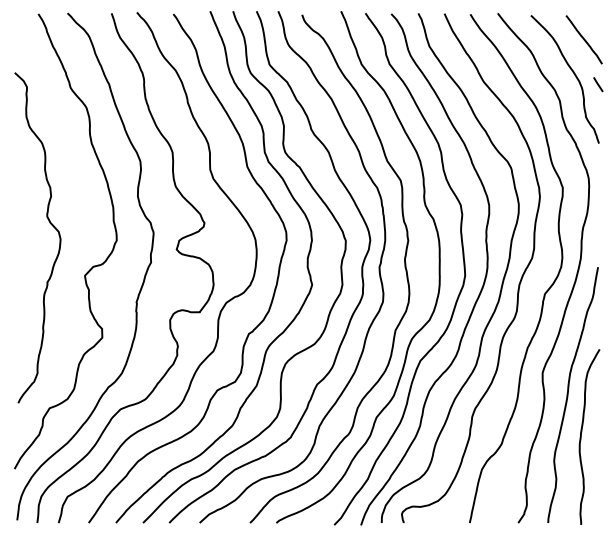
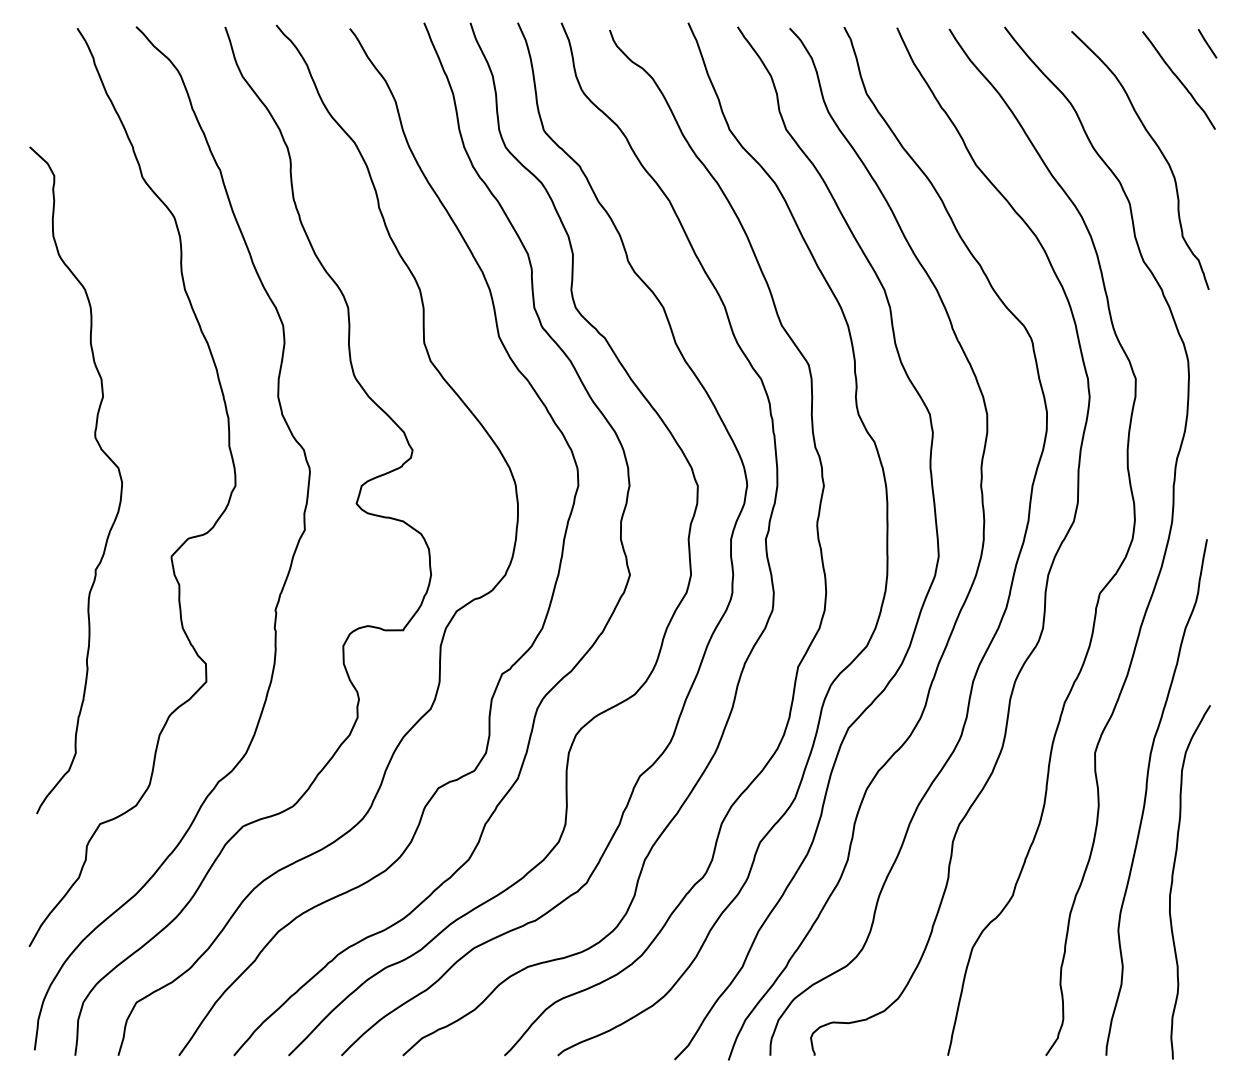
line: (598, 84) -> (1207, 43), moved

